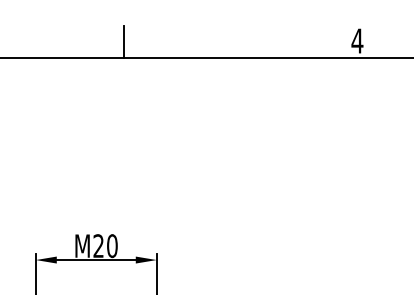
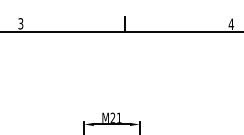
text: (110, 244) -> (118, 117), M20 -> M21

